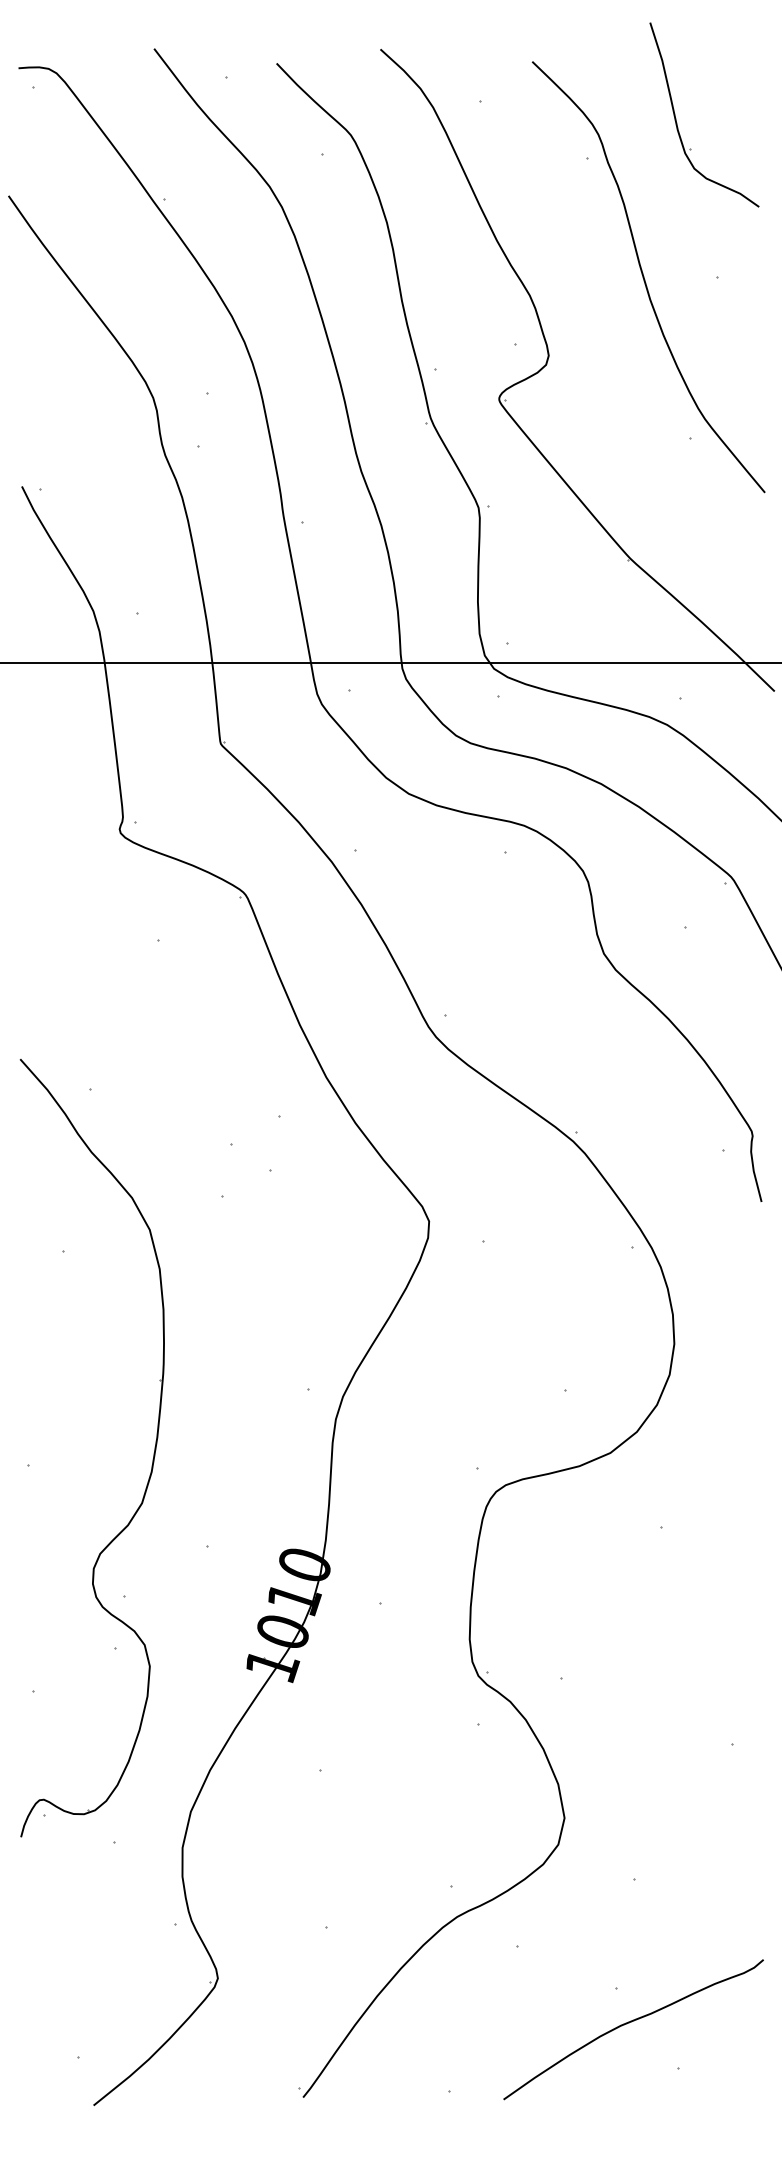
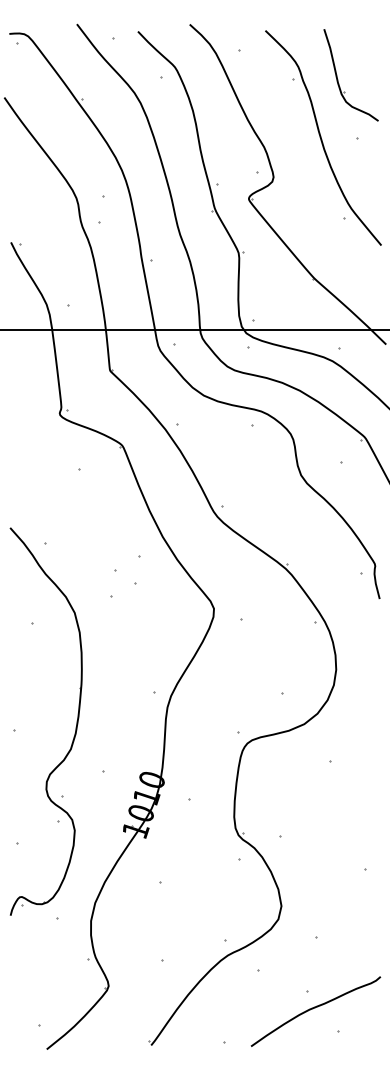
part: (678, 123) -> (338, 79), moved

